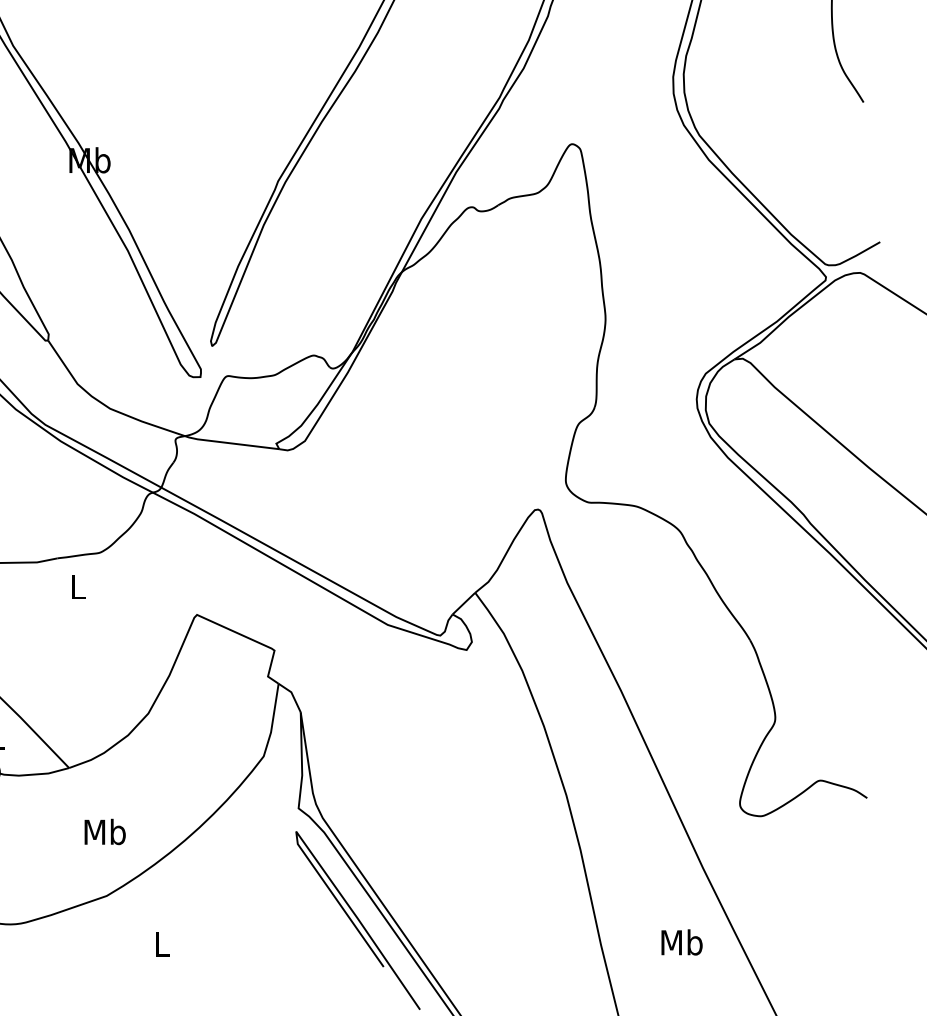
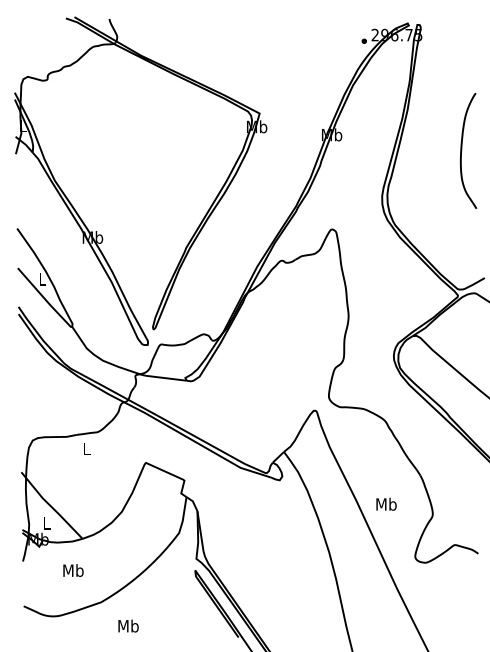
text: (105, 831) -> (73, 570), moved
text: (681, 940) -> (386, 503), moved
text: (161, 942) -> (128, 625), L -> Mb

